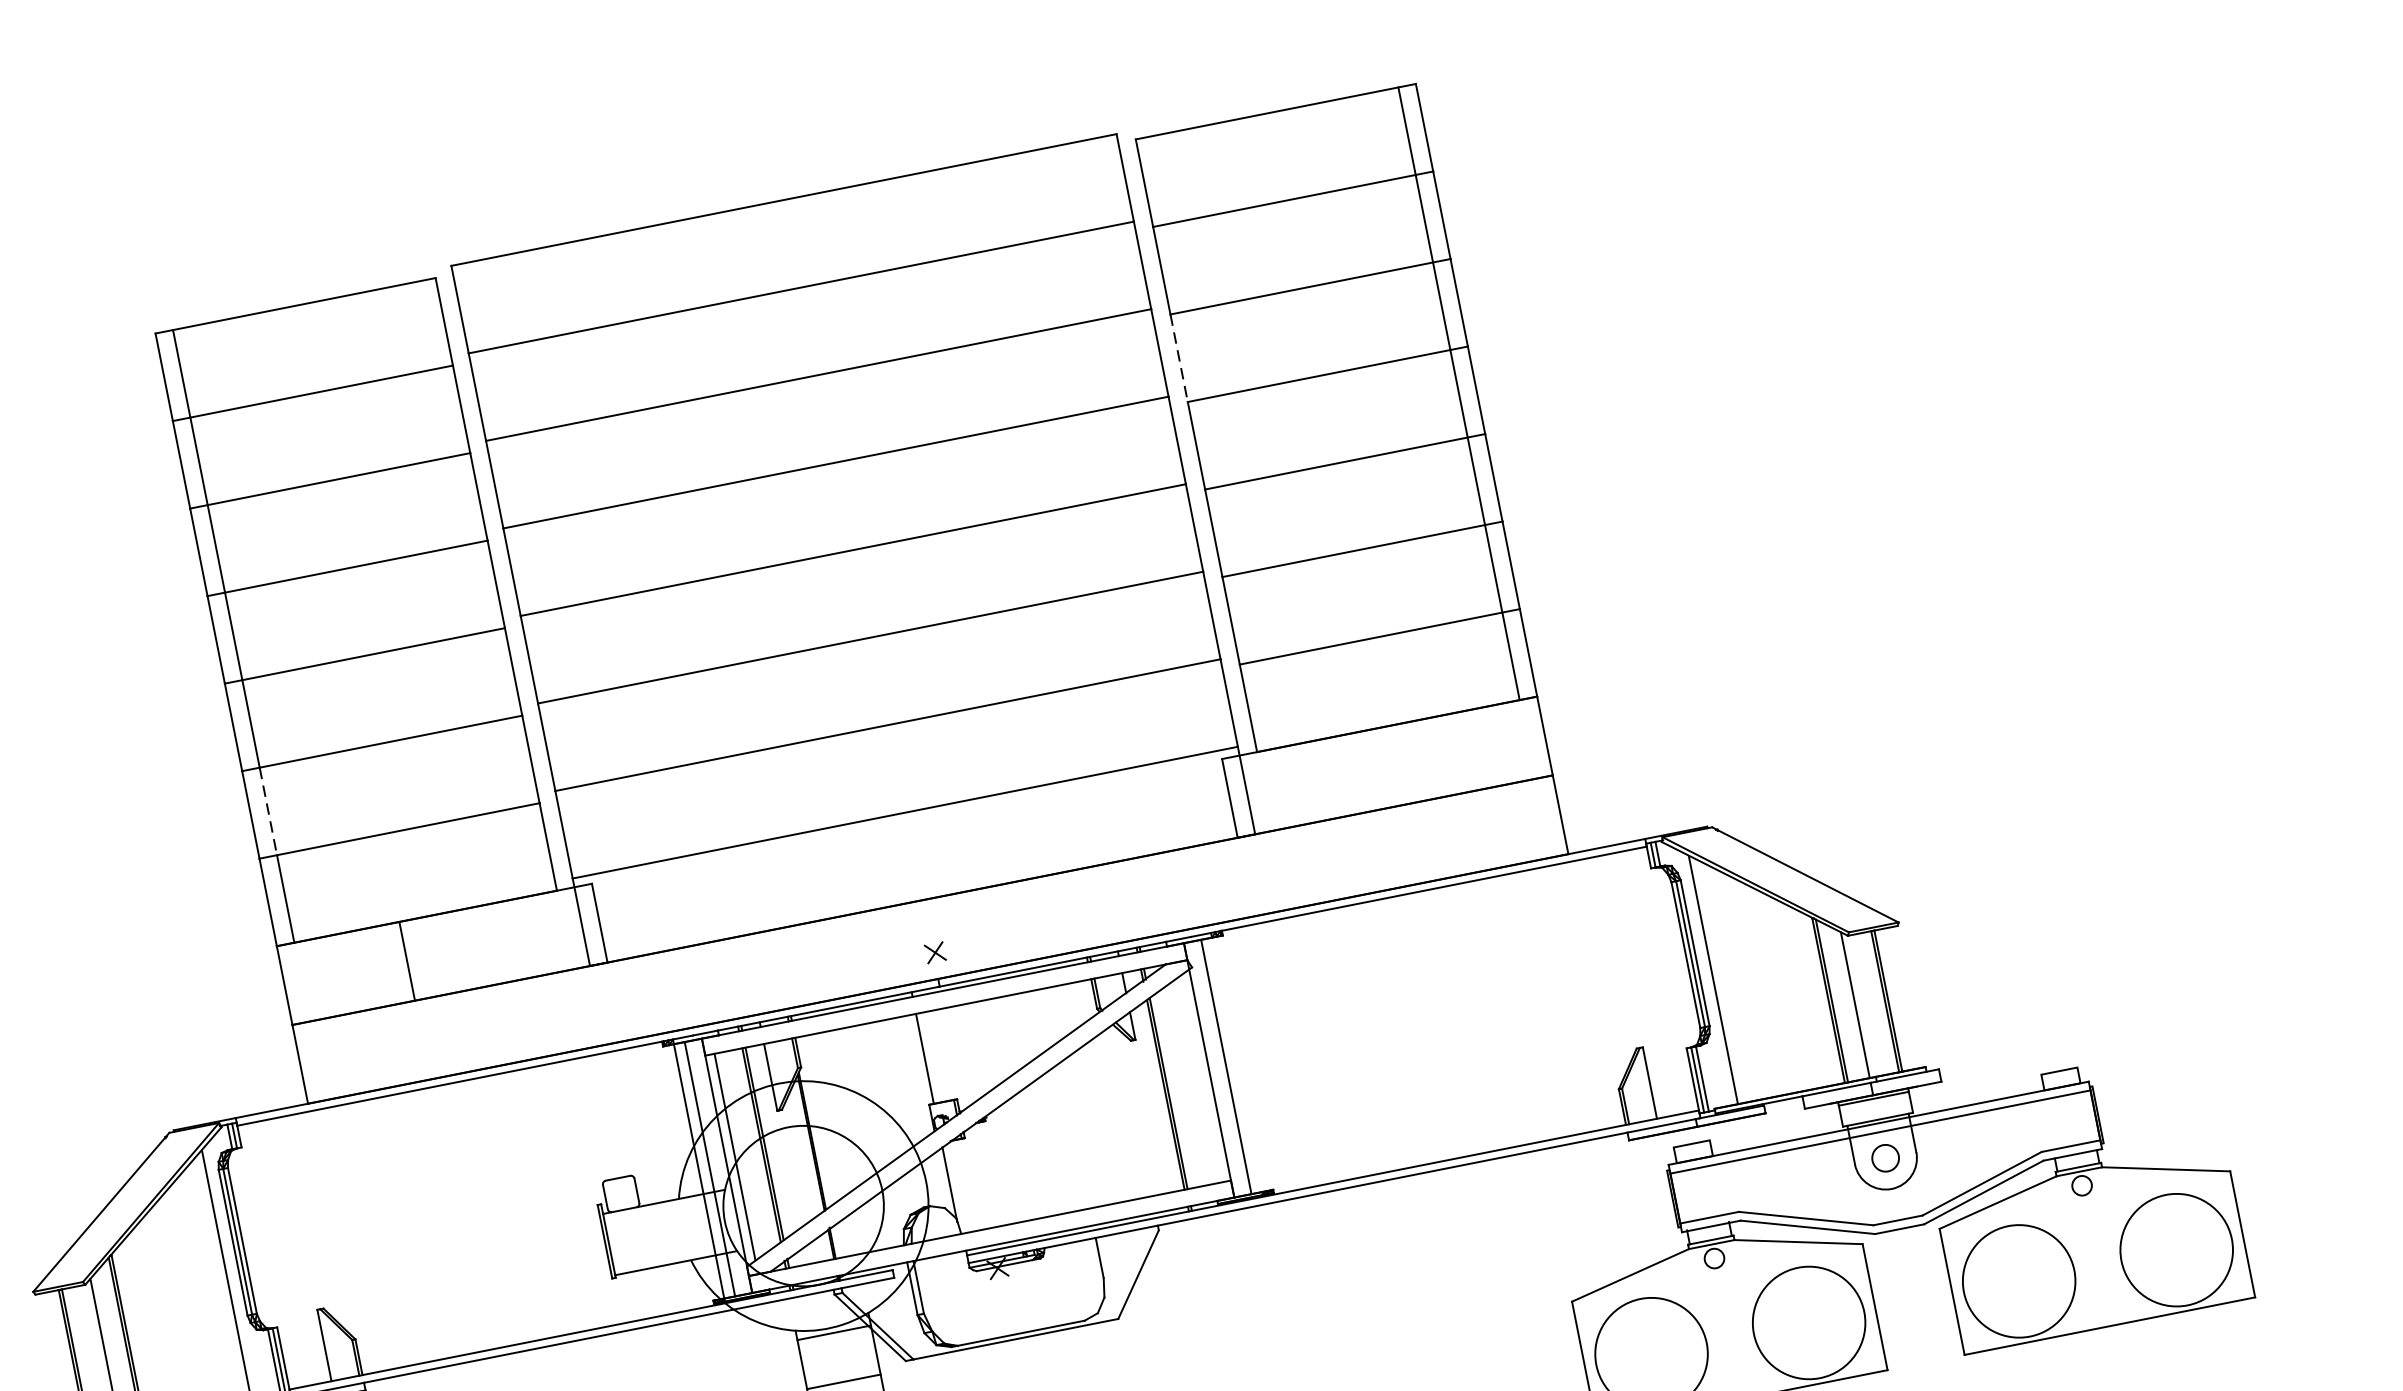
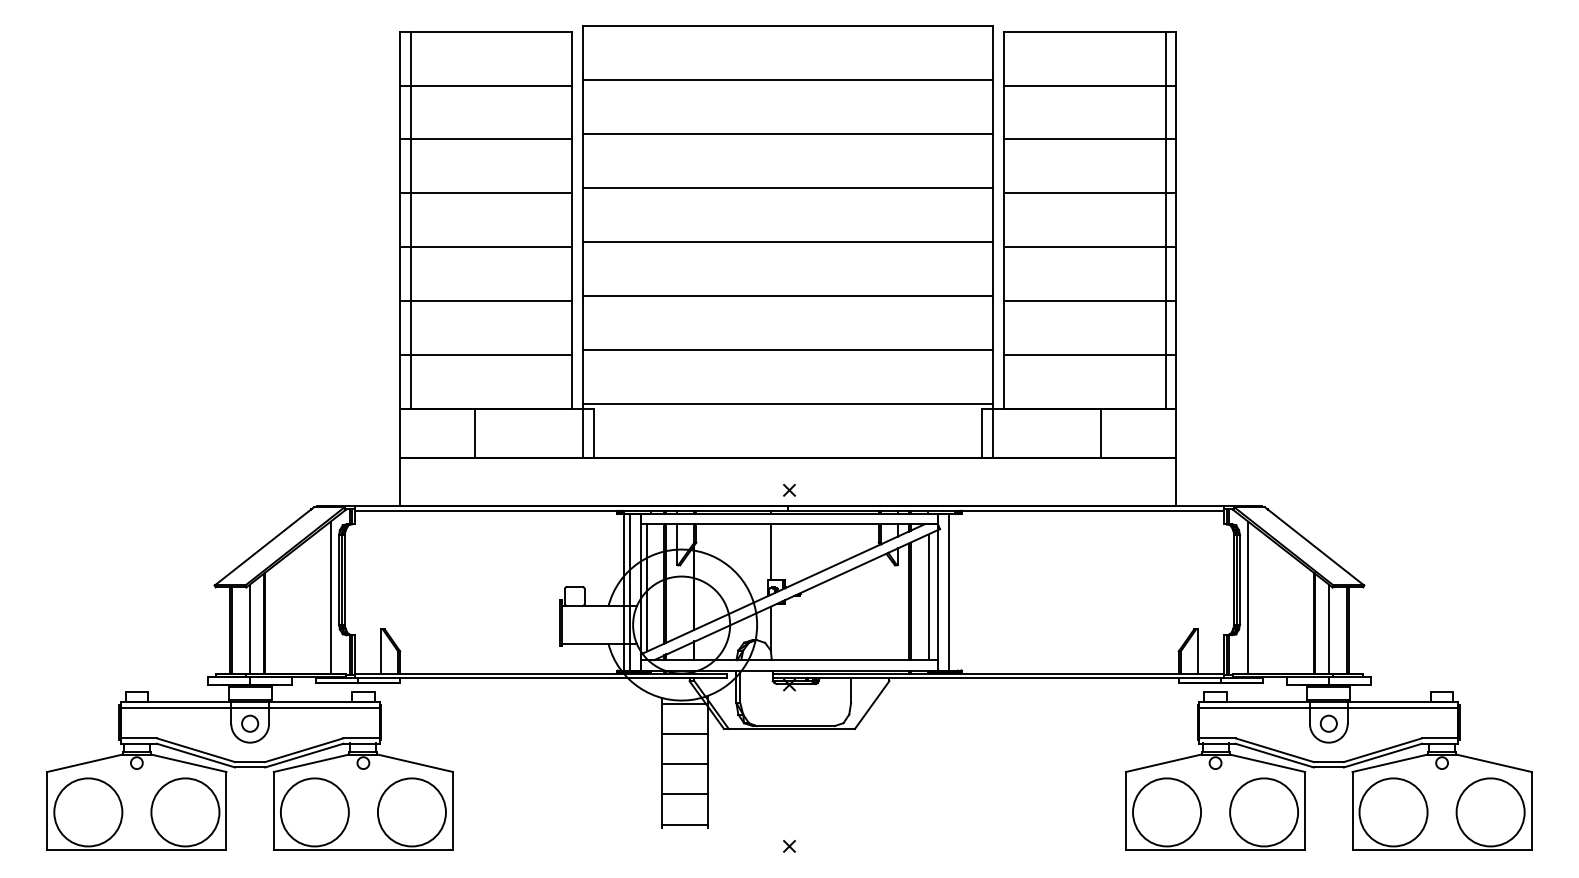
line: (1178, 358) -> (1003, 166), dashed -> solid
line: (1421, 760) -> (1100, 433), added
line: (268, 811) -> (410, 328), dashed -> solid
line: (1195, 1082) -> (928, 597), added

